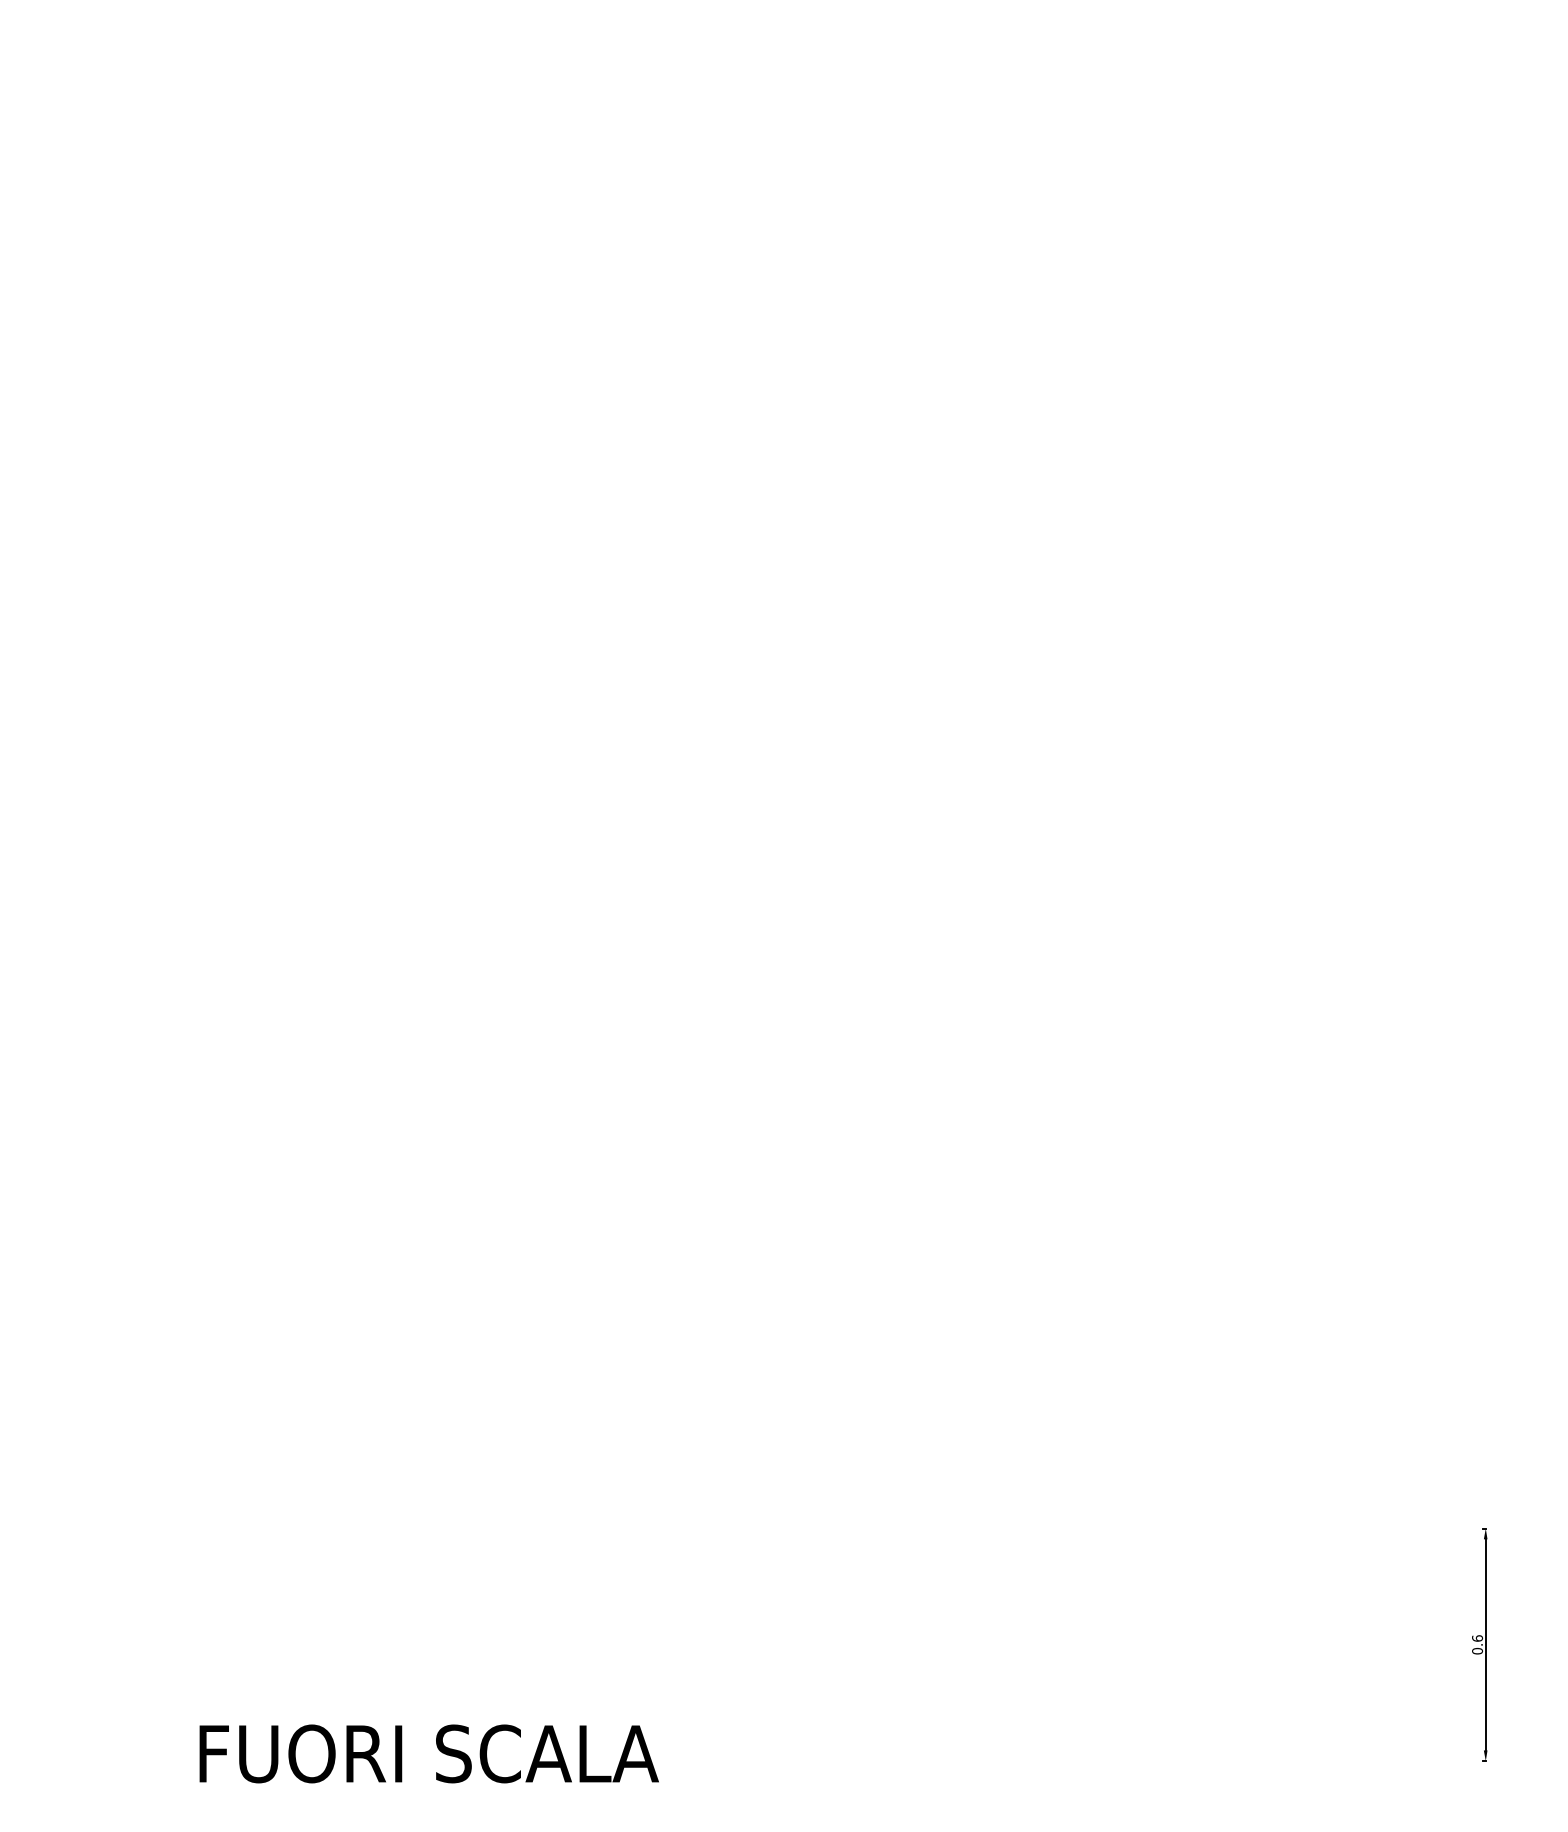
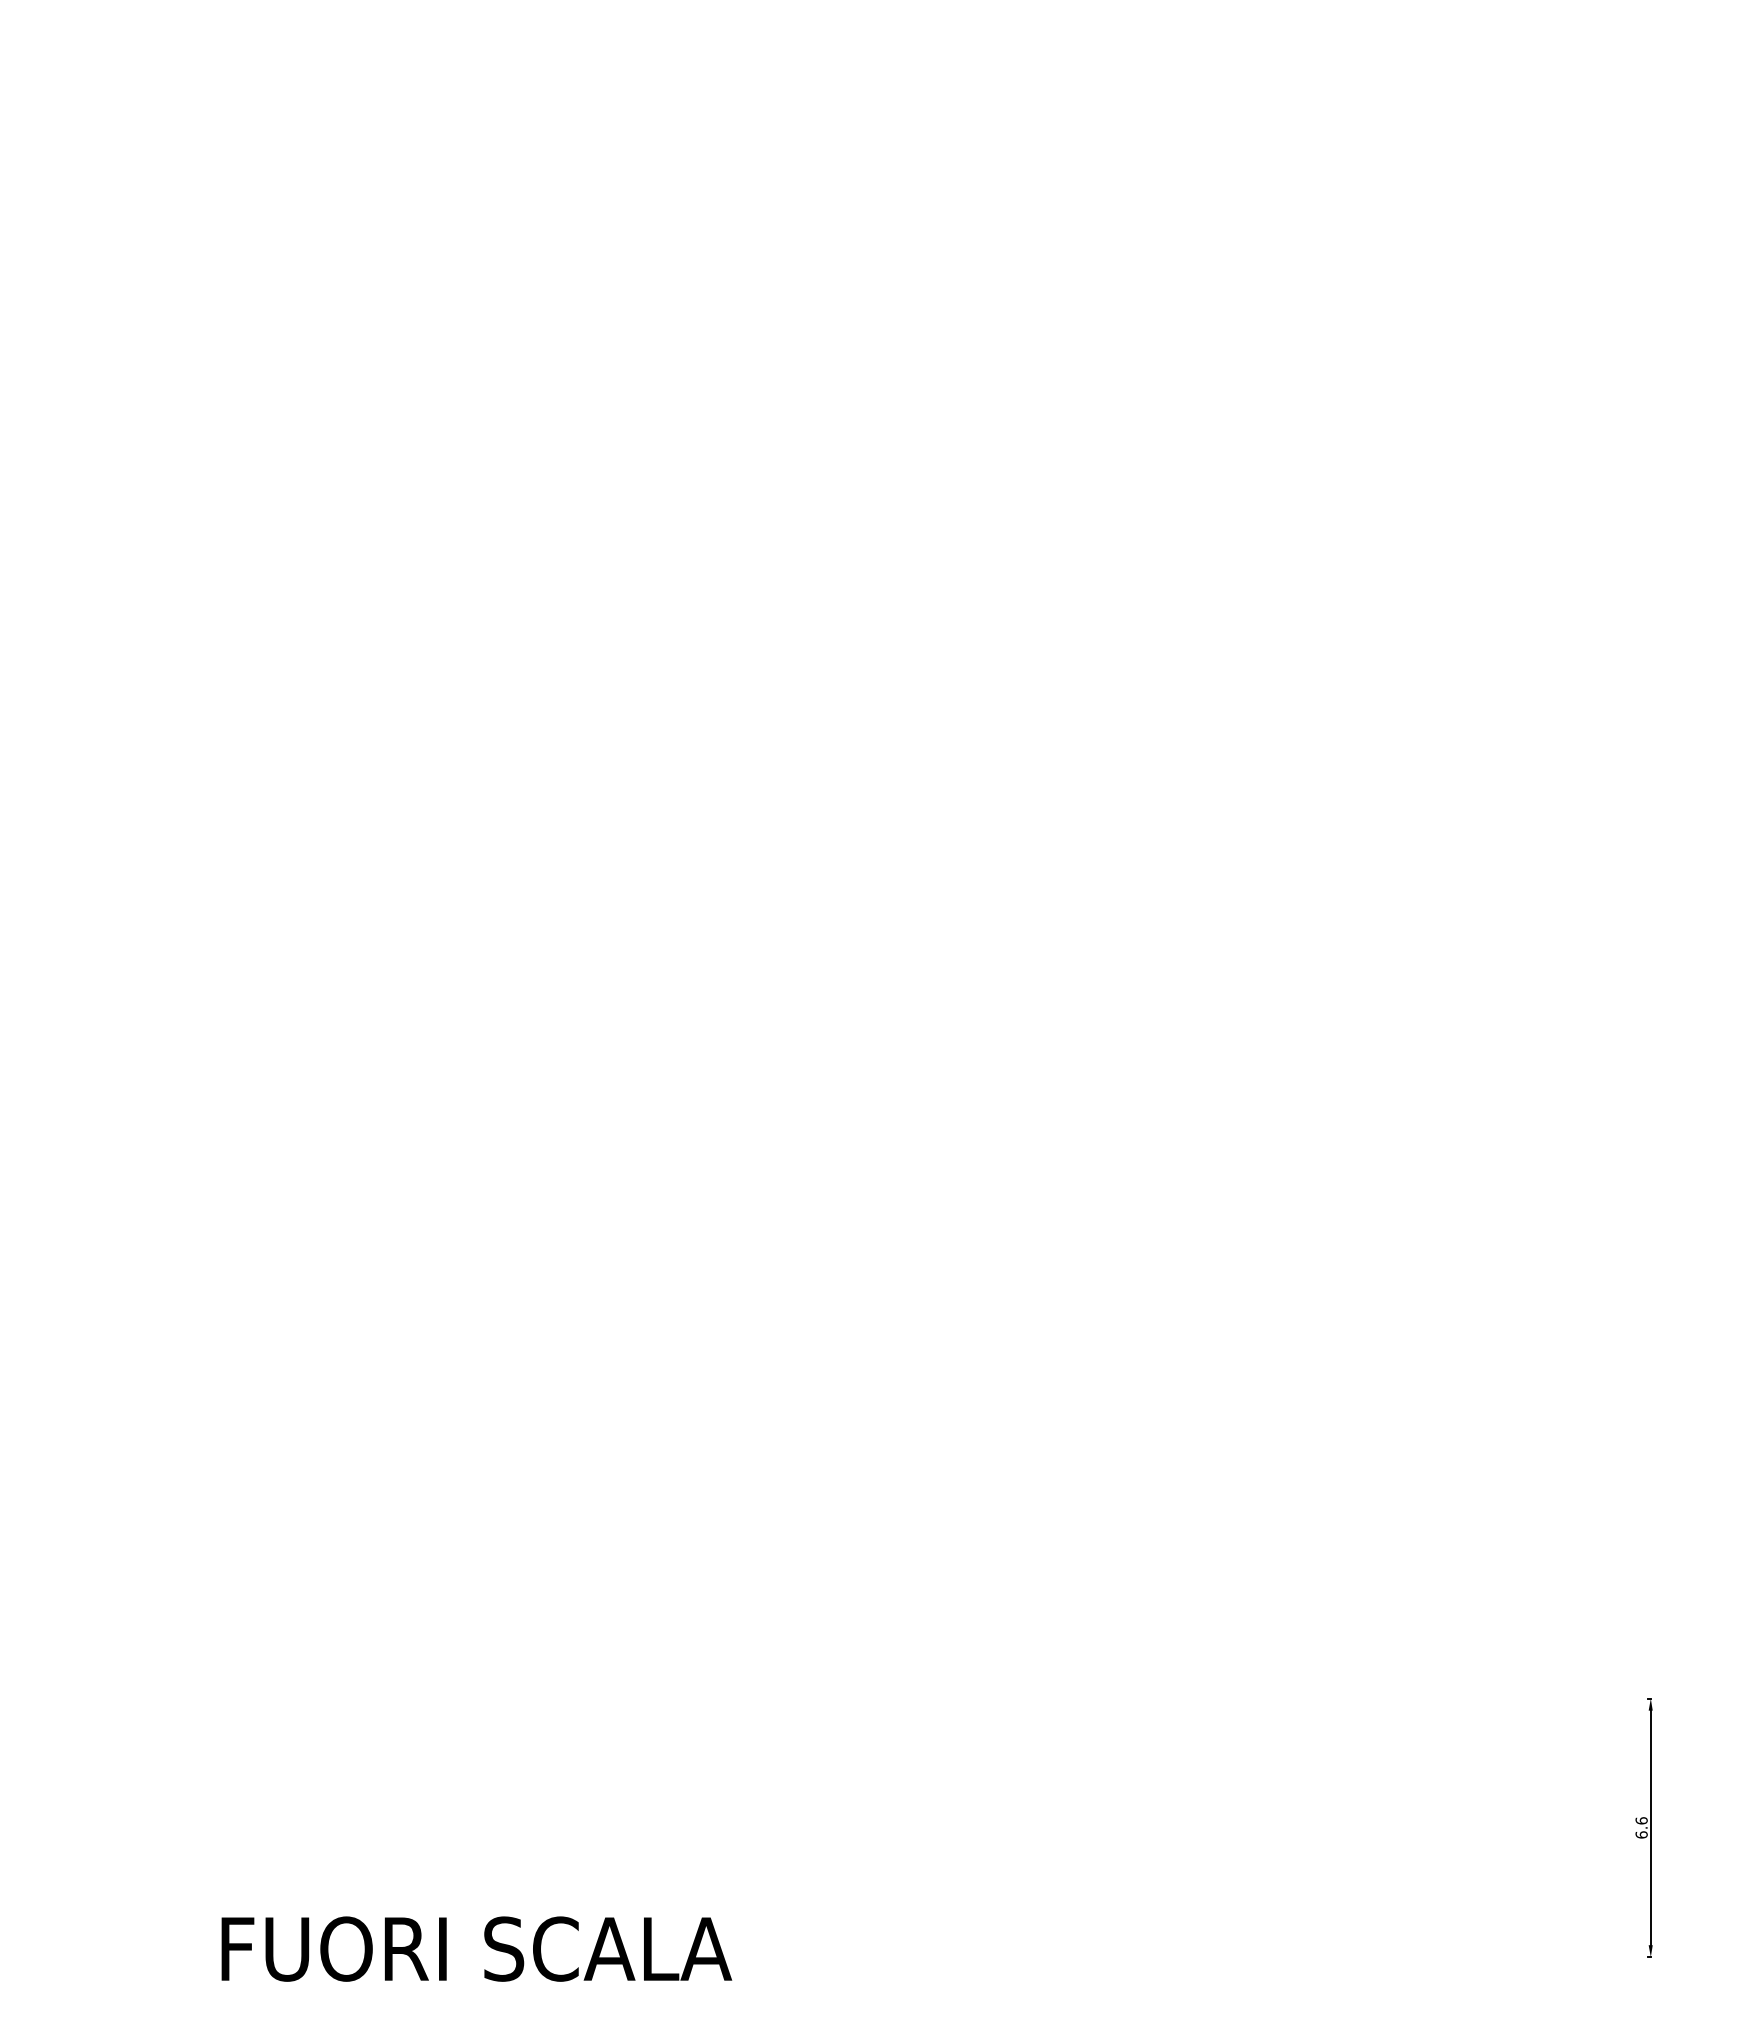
text: (1477, 1650) -> (1641, 1834), 0.6 -> 6.6

